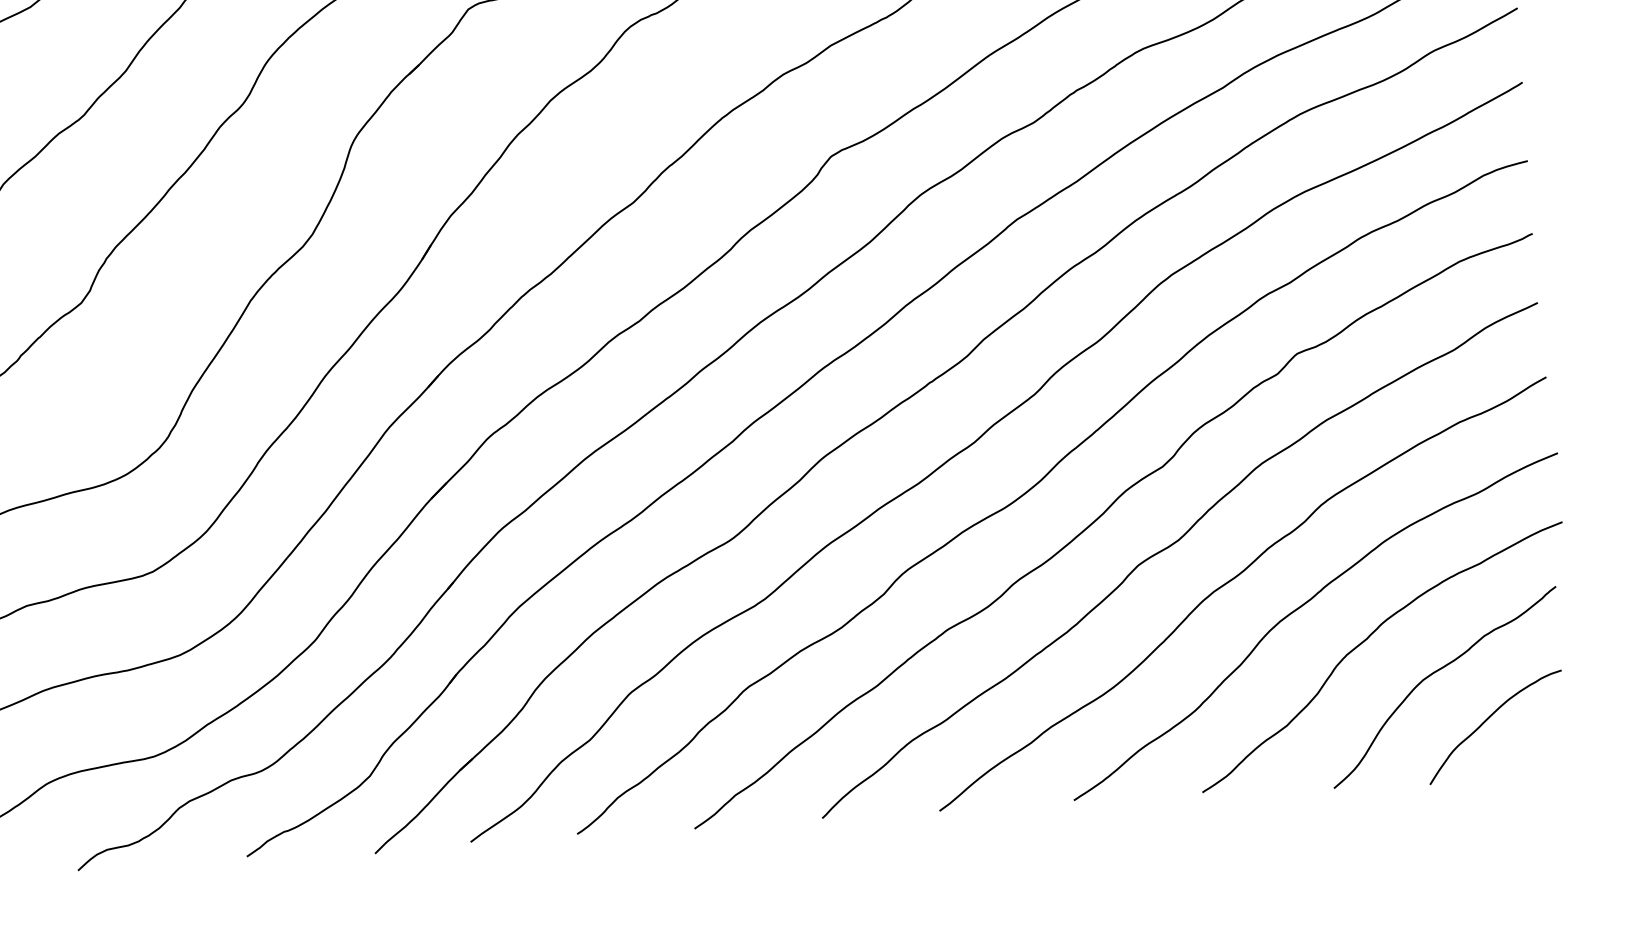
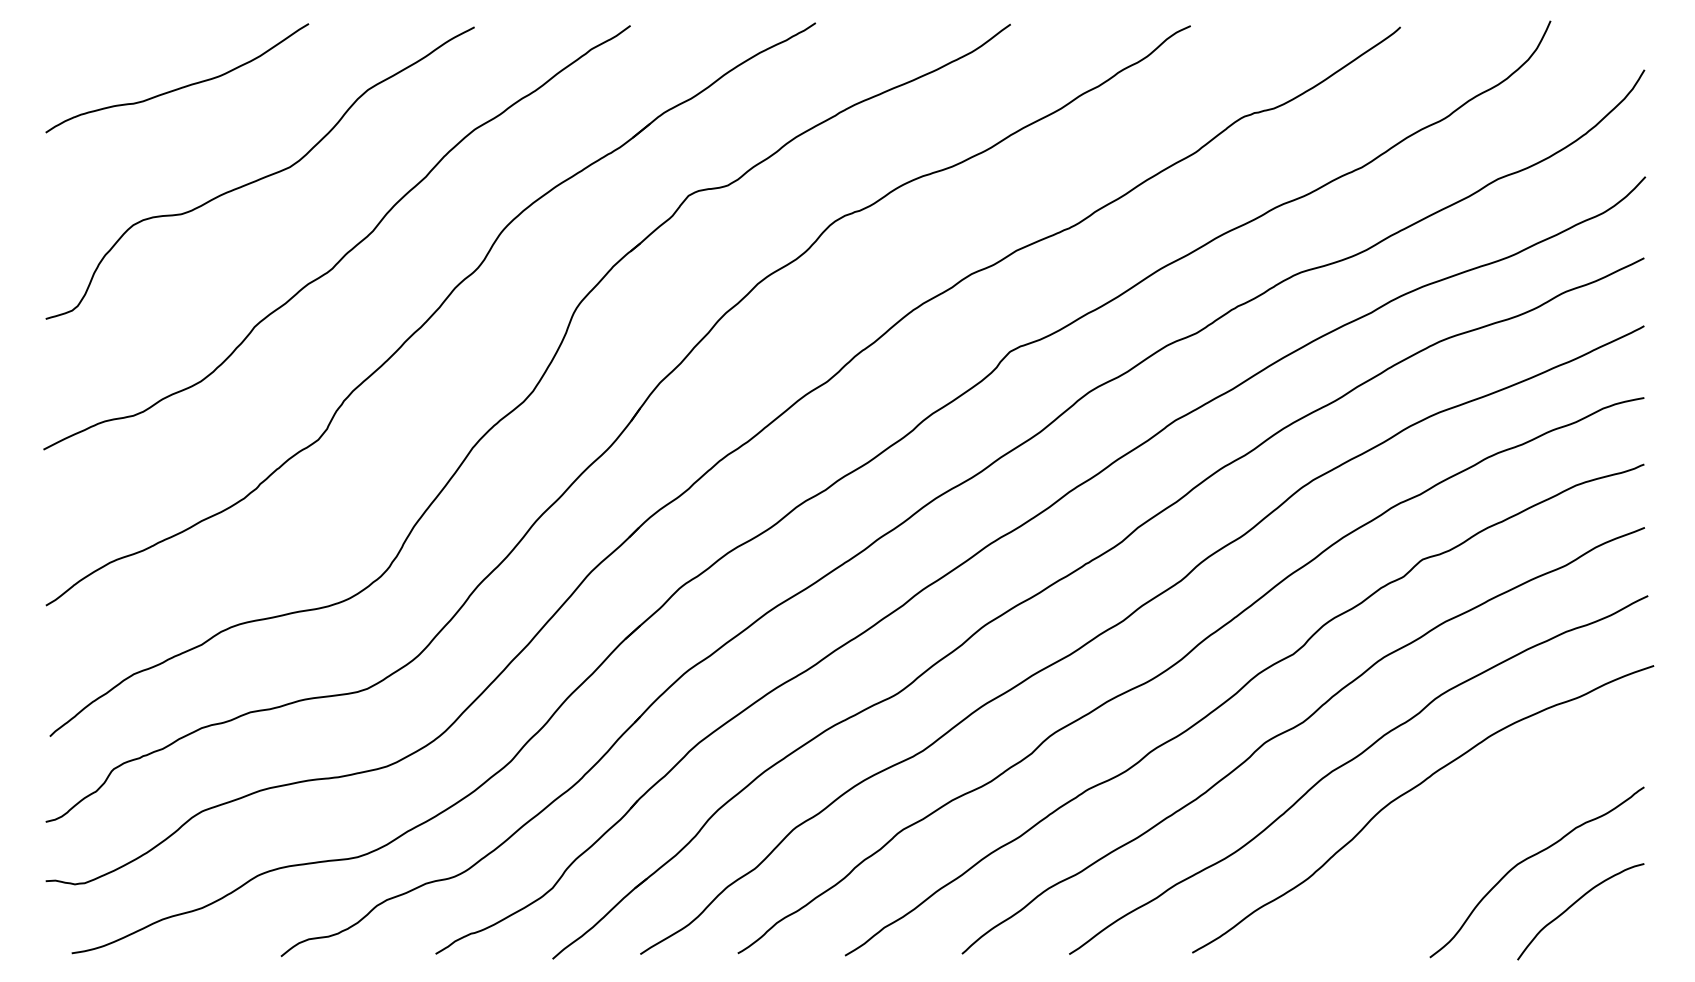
curve: (1367, 640) -> (1469, 824), removed

